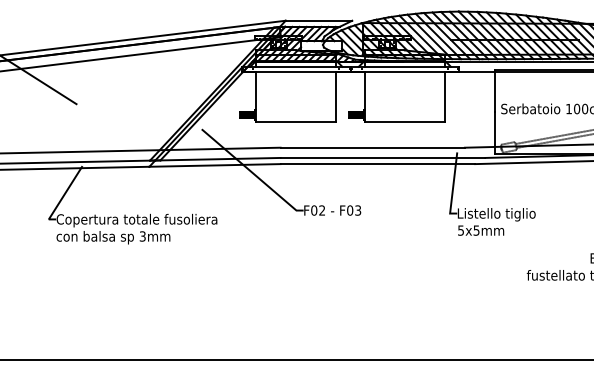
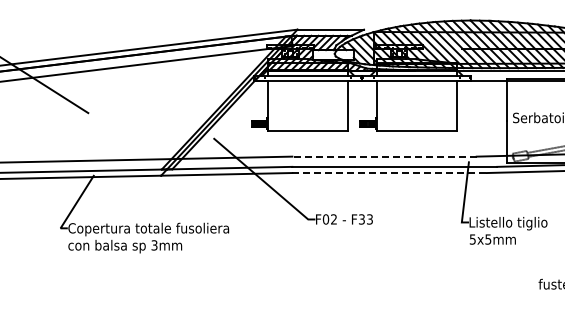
line: (372, 147) -> (384, 156), solid -> dashed
line: (378, 164) -> (390, 173), solid -> dashed
text: (350, 210) -> (362, 219), F03 -> F33

